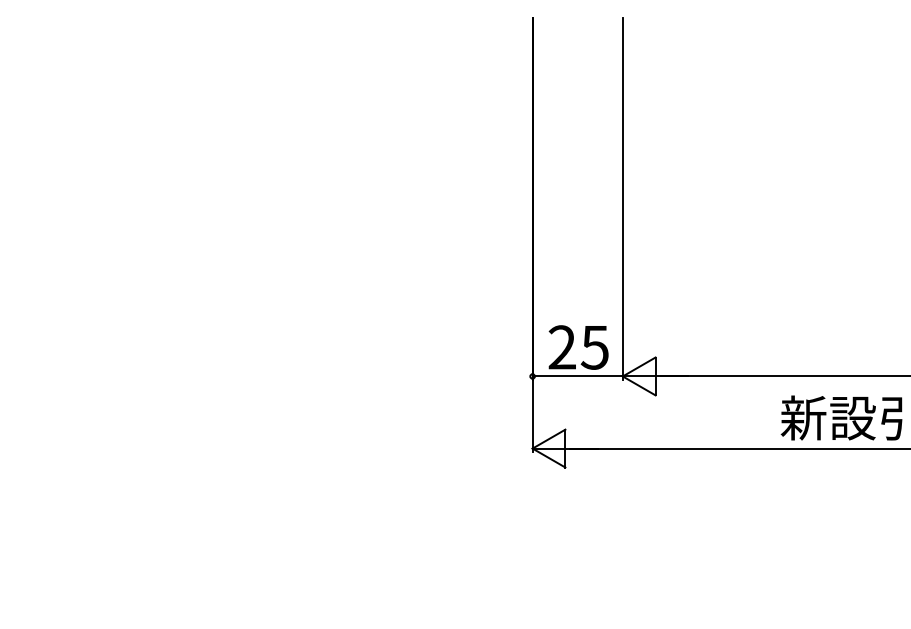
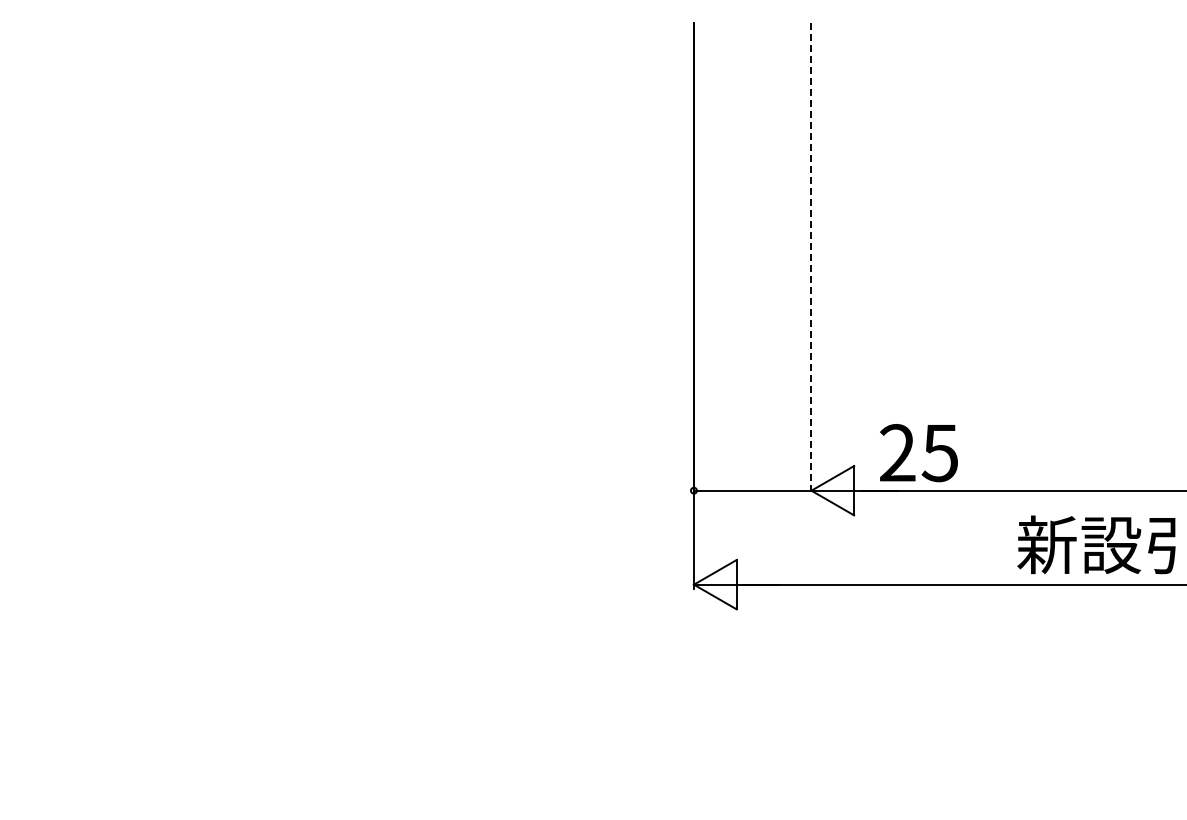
line: (622, 198) -> (811, 259), solid -> dashed
text: (578, 347) -> (918, 453), moved

